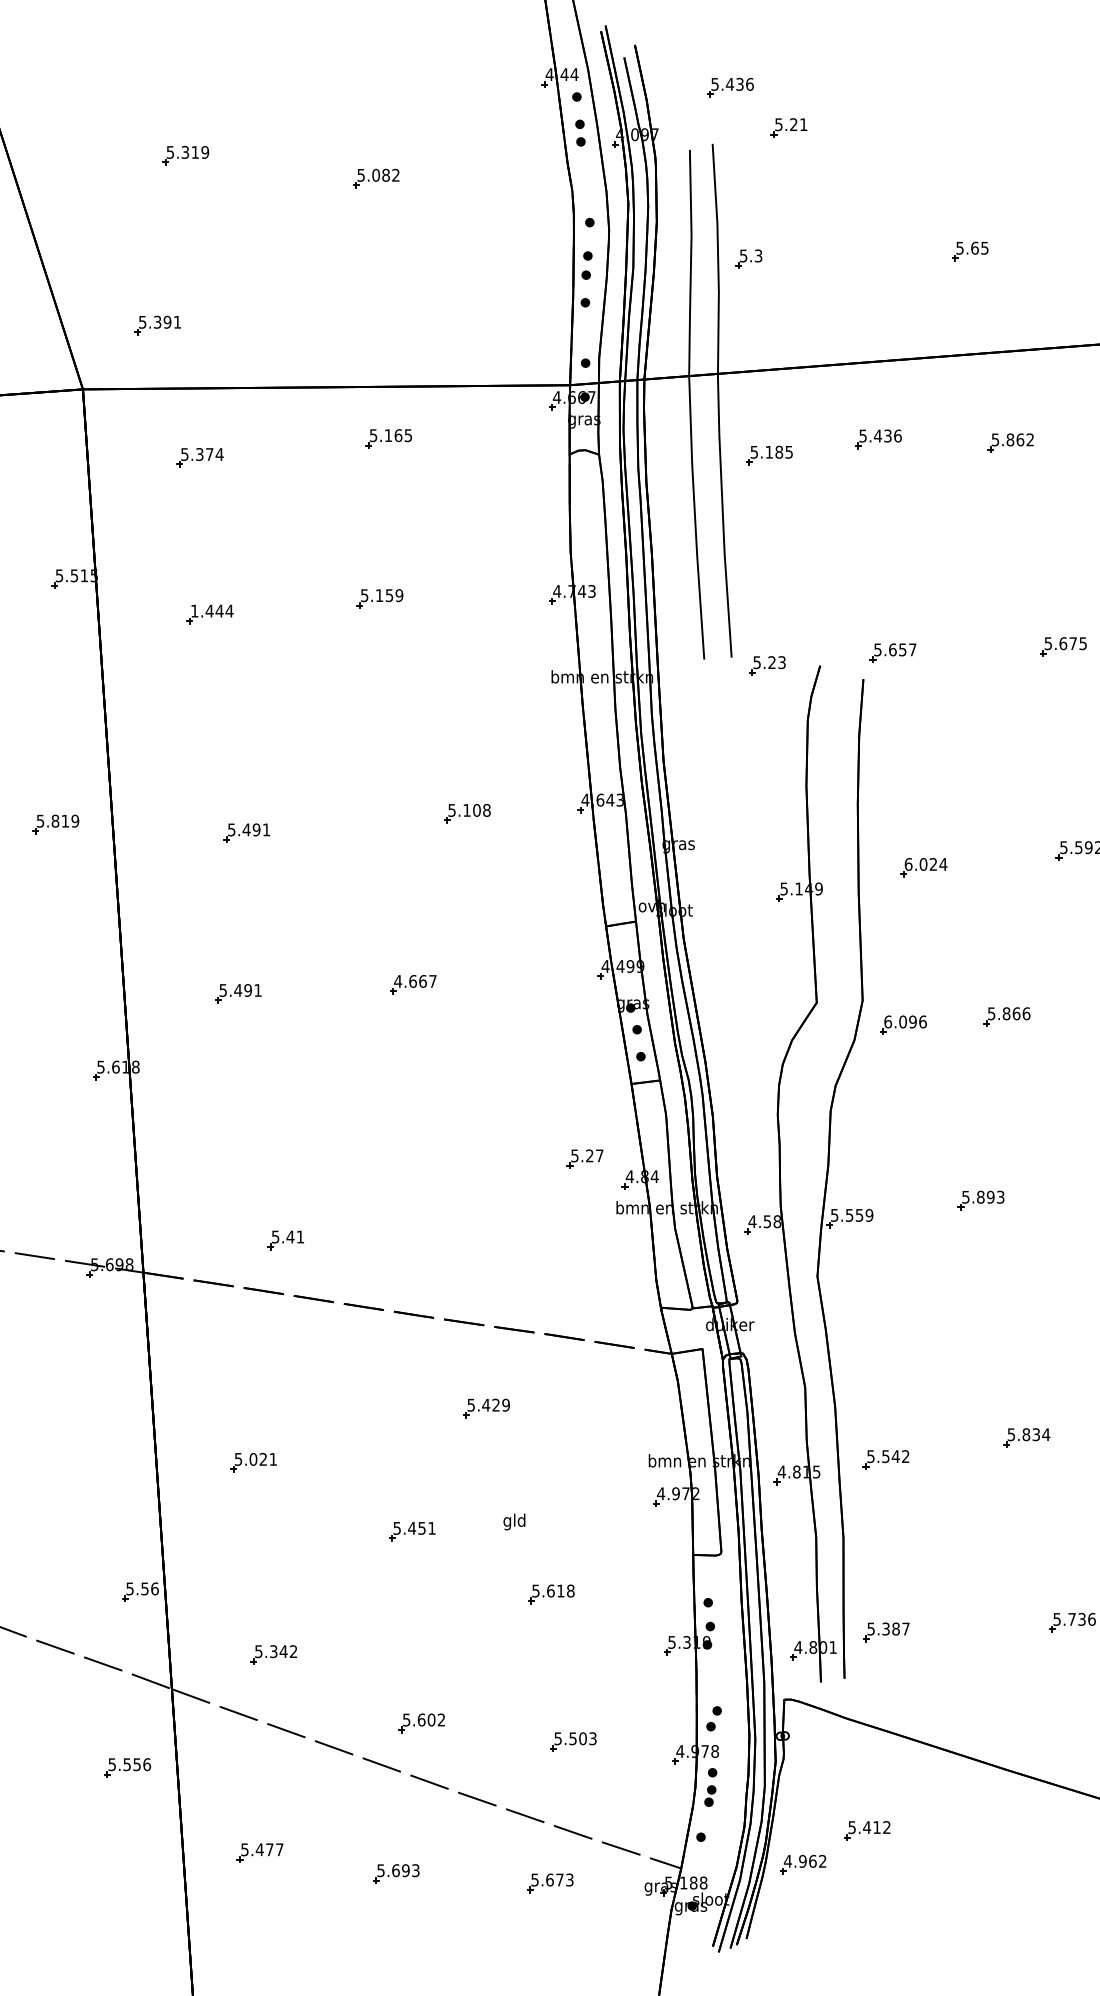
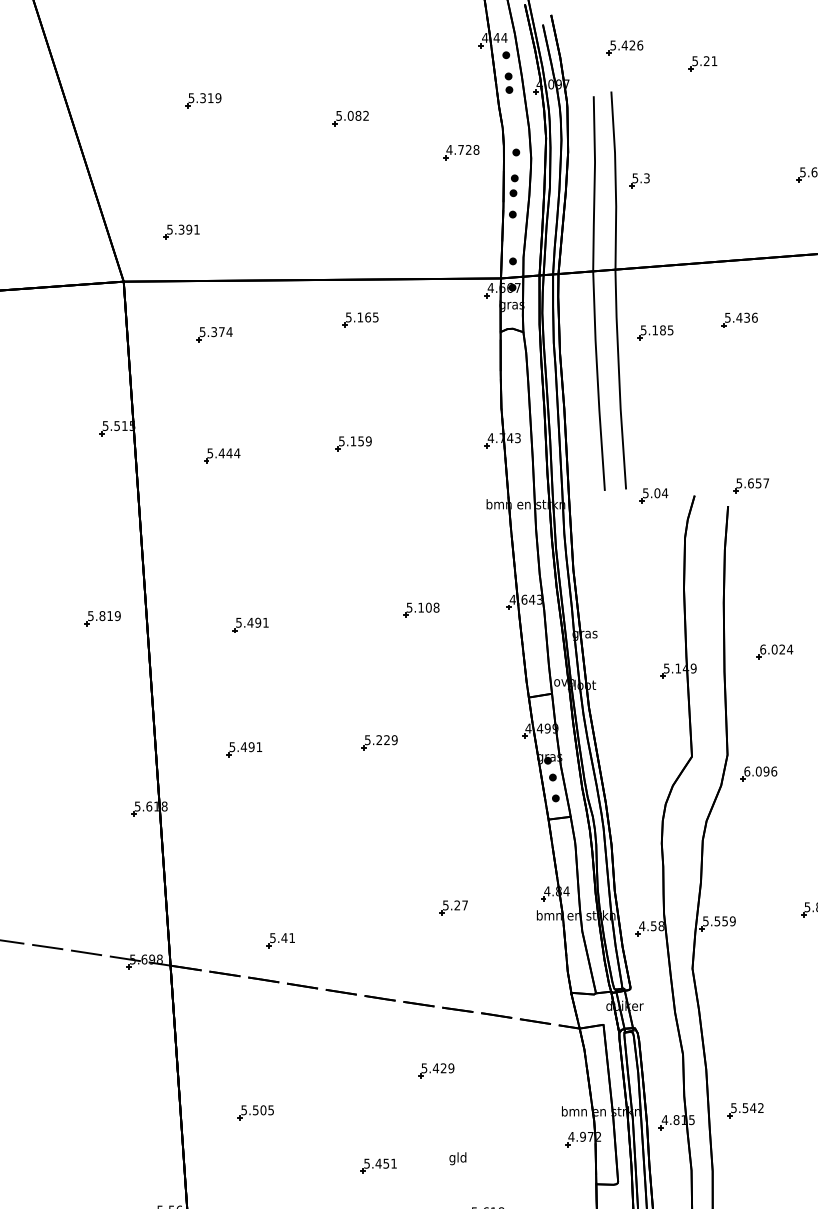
text: (739, 84) -> (632, 45), 5.436 -> 5.426
part: (788, 127) -> (702, 63), moved
part: (518, 222) -> (461, 152), added
text: (194, 610) -> (210, 452), 1.444 -> 5.444
text: (777, 662) -> (661, 493), 5.23 -> 5.04
text: (415, 981) -> (381, 740), 4.667 -> 5.229
part: (584, 1158) -> (453, 907), moved
text: (262, 1458) -> (262, 1109), 5.021 -> 5.505

